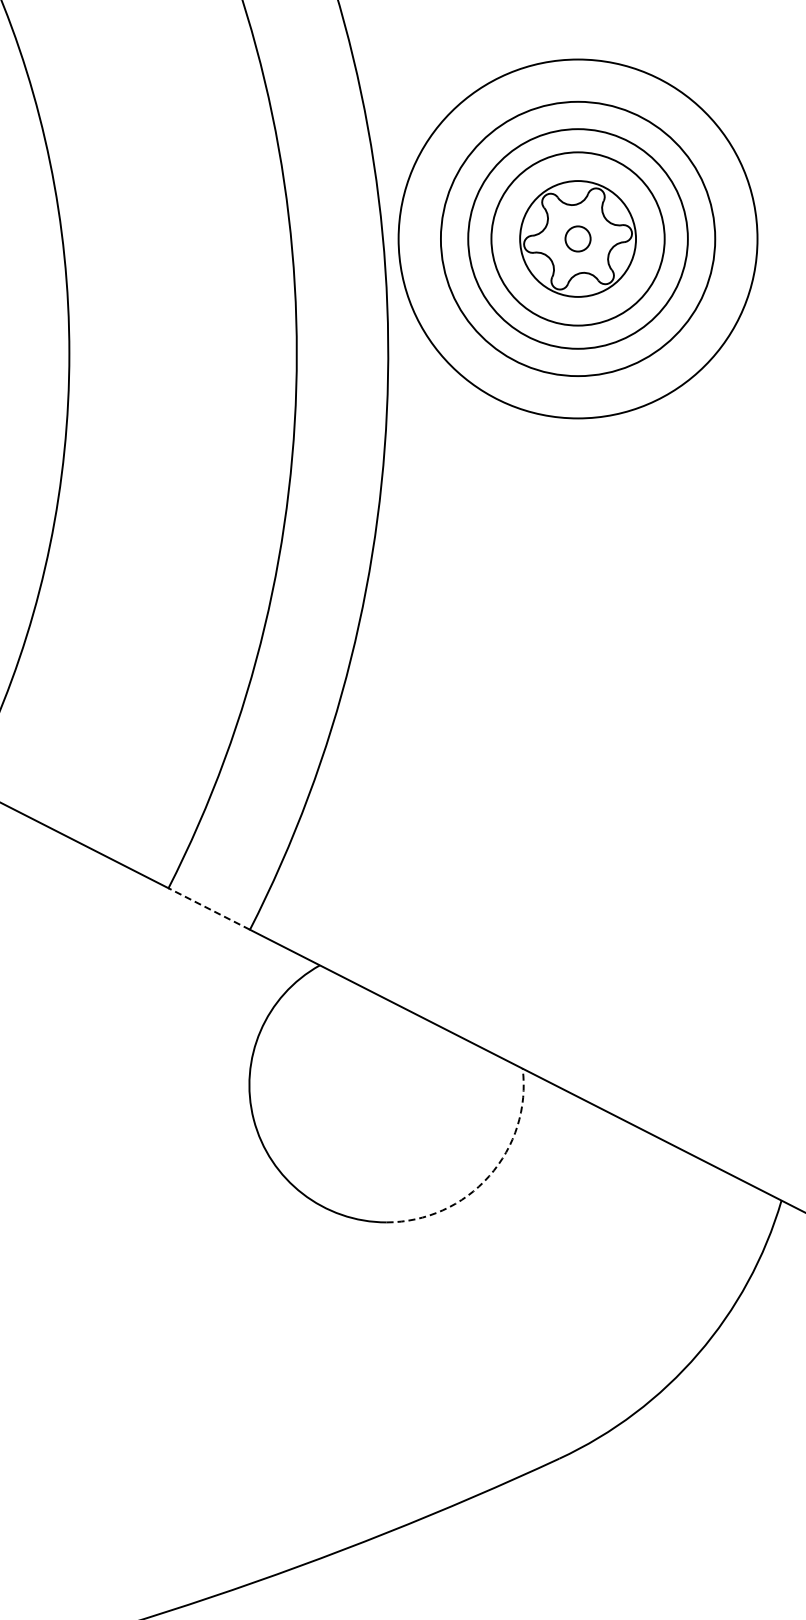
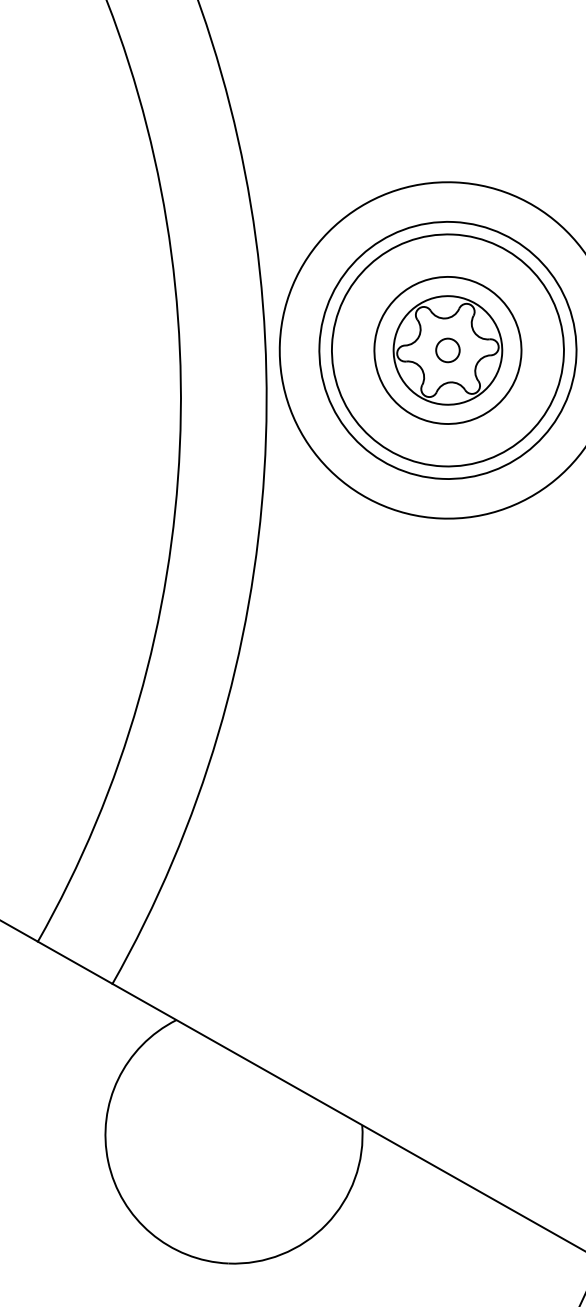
circle: (577, 238) -> (447, 349), size x0.71
circle: (577, 238) -> (447, 349), size x1.43
line: (209, 908) -> (75, 962), dashed -> solid
arc: (489, 1176) -> (326, 1224), dashed -> solid

